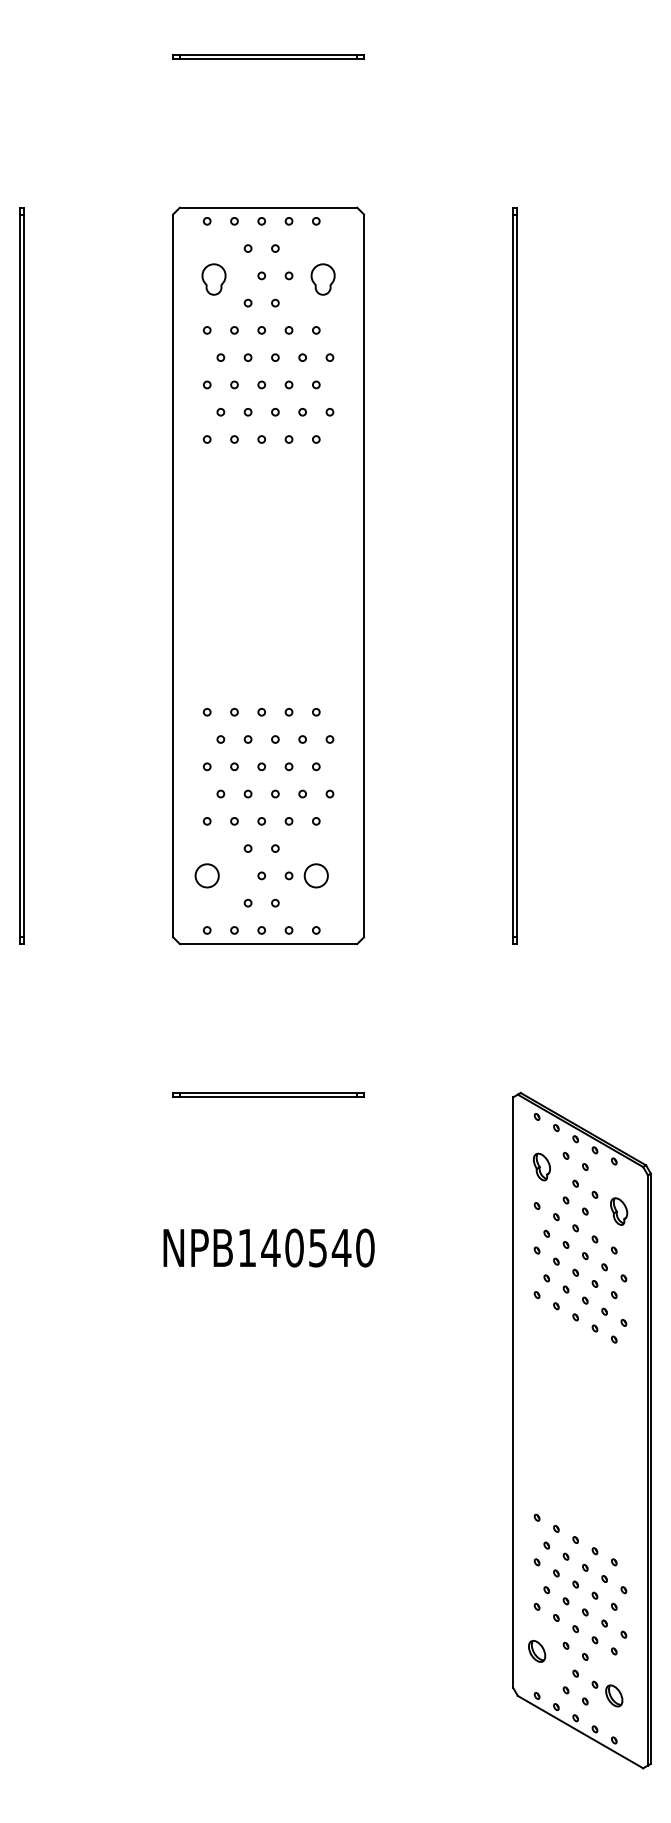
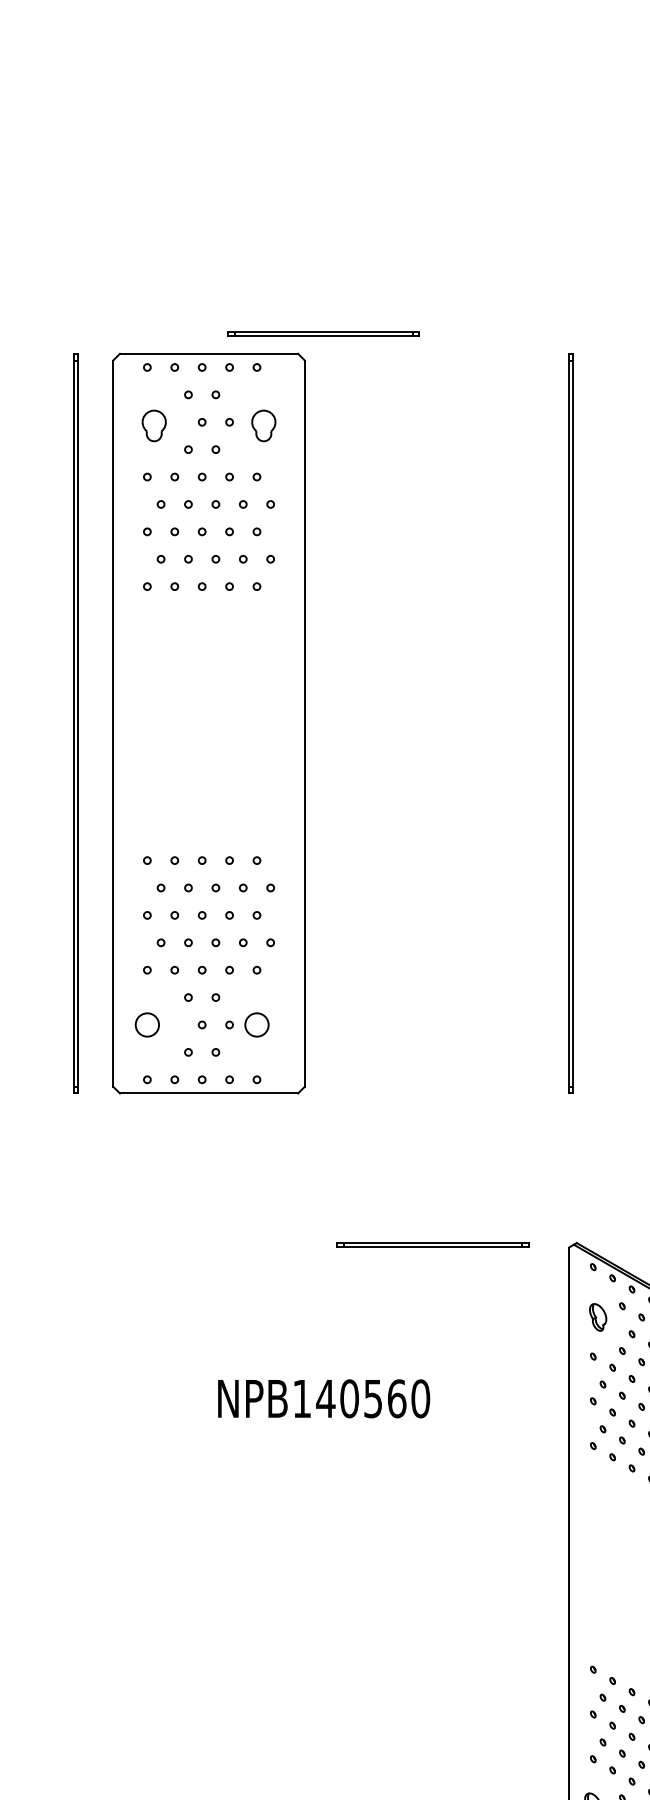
part: (268, 56) -> (323, 333), moved
part: (268, 575) -> (208, 723), moved
part: (268, 1094) -> (432, 1244), moved
text: (341, 1247) -> (396, 1398), NPB140540 -> NPB140560

